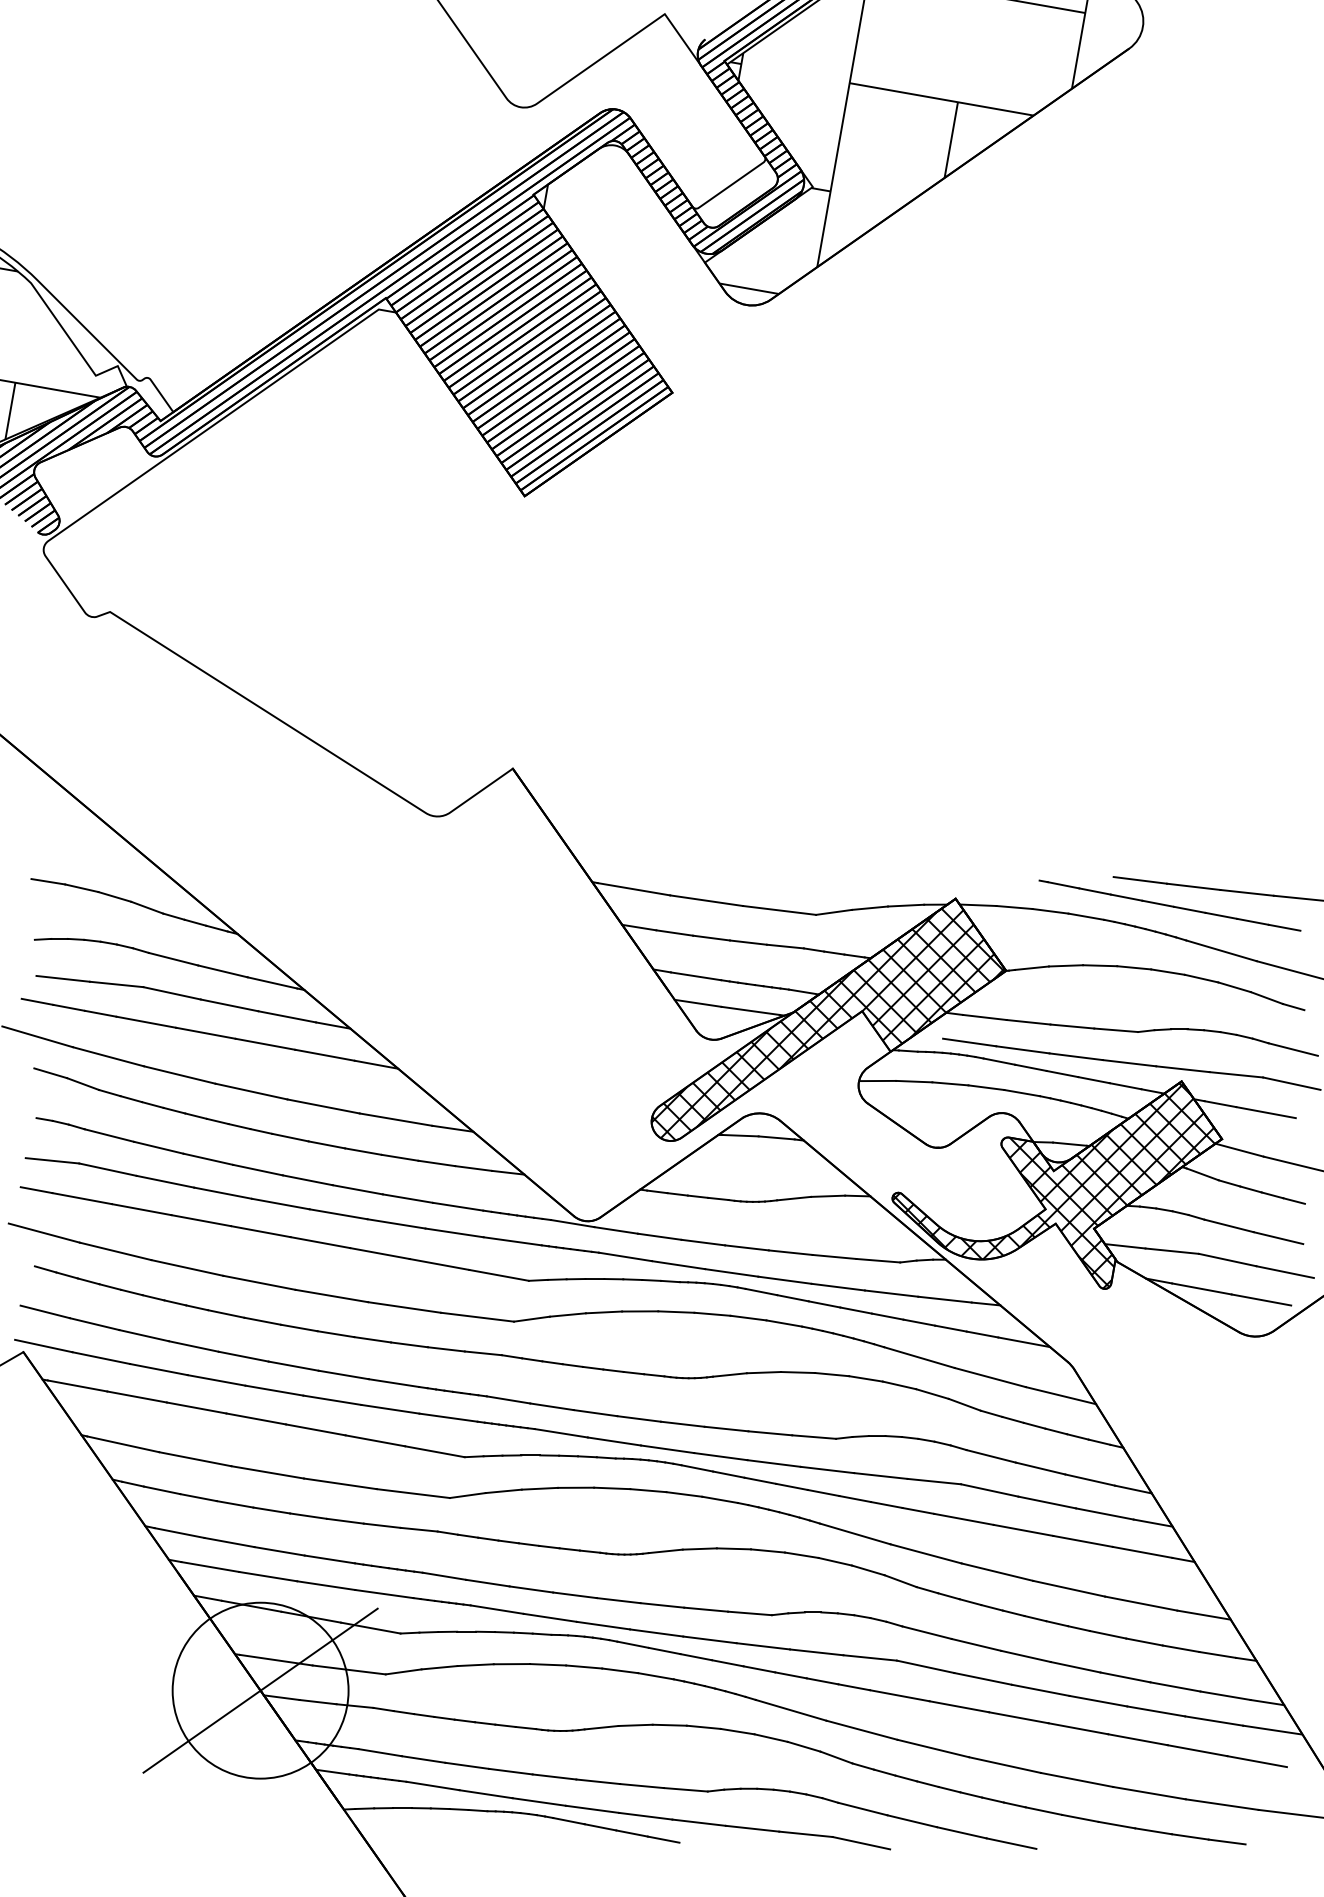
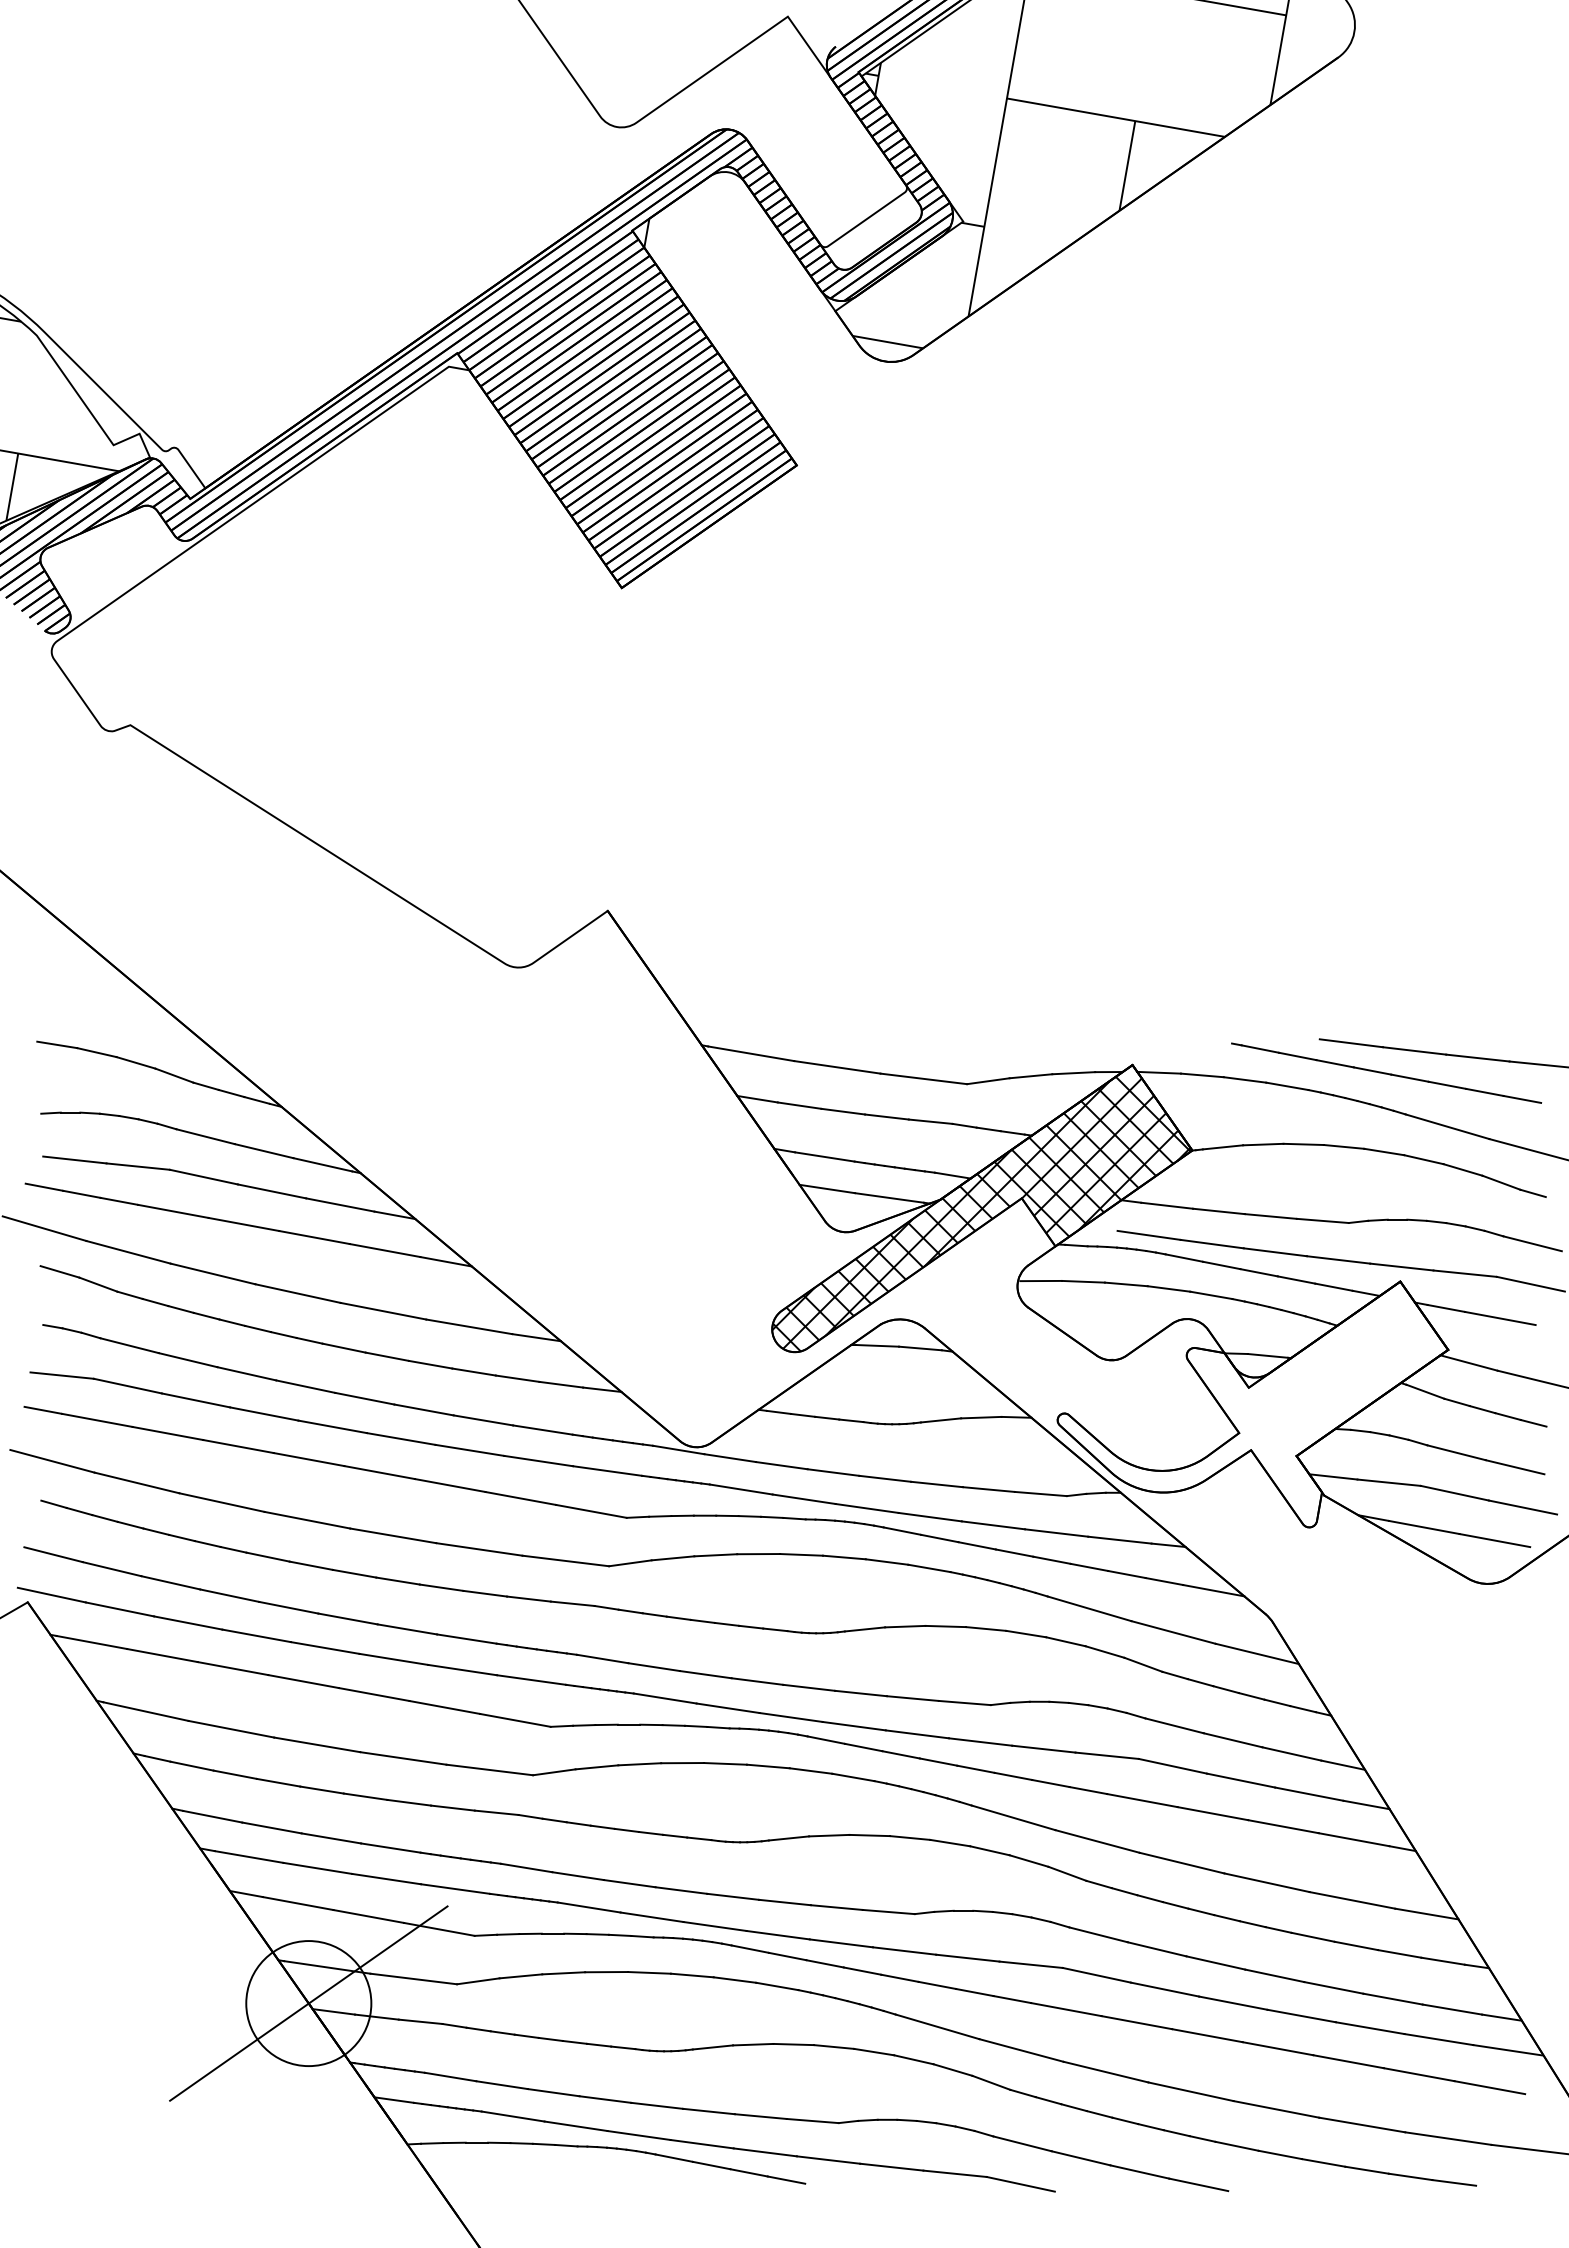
hatch: (1053, 1186) -> (1248, 1405), removed
circle: (260, 1690) -> (308, 2003), size x0.6

